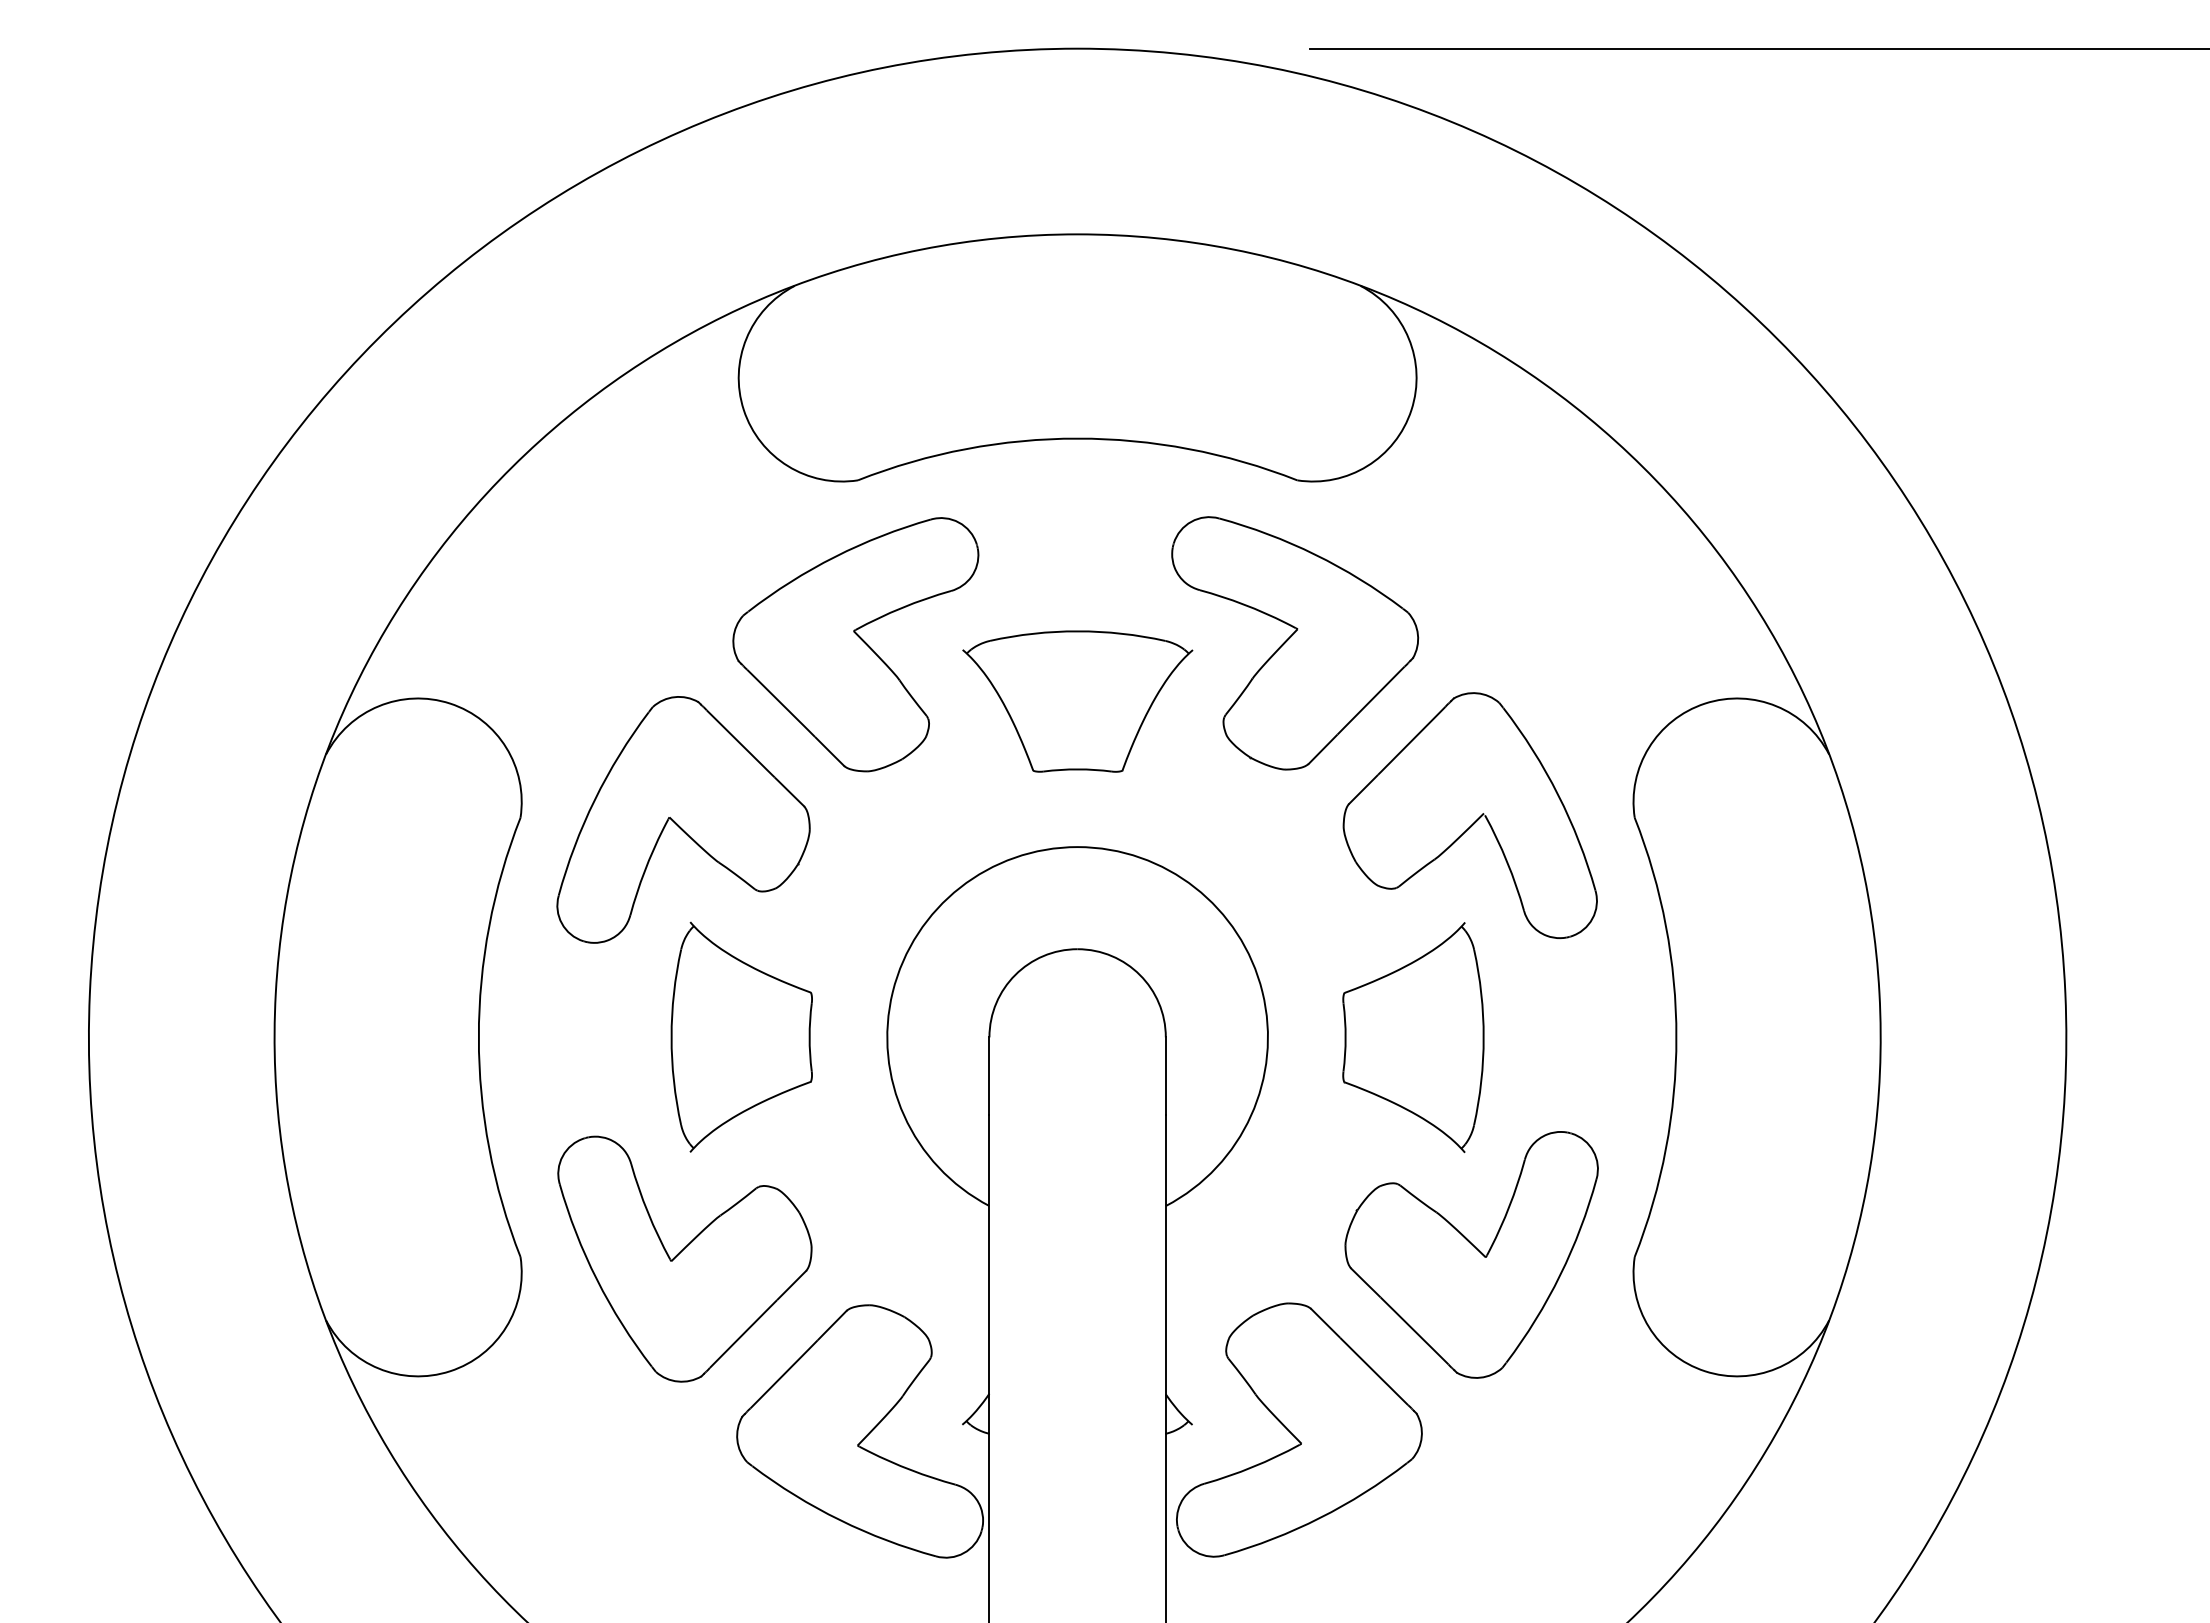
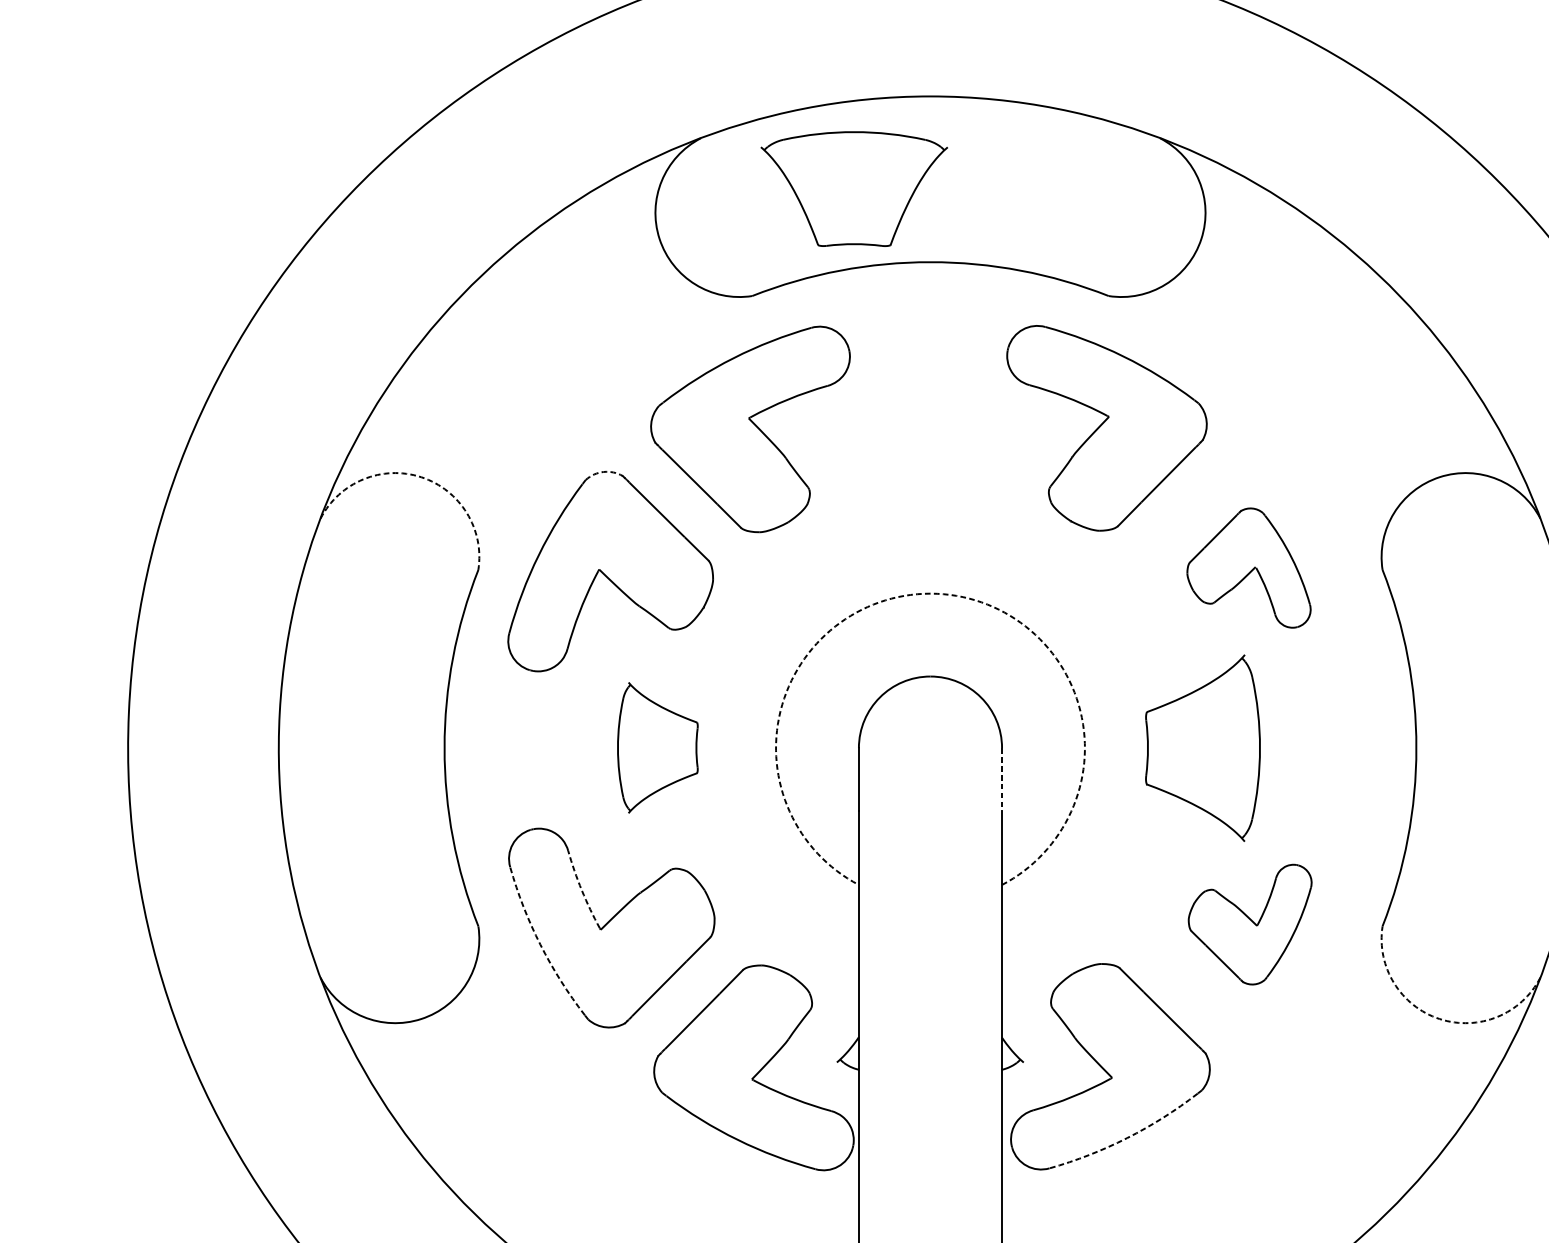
arc: (674, 697) -> (603, 472), solid -> dashed
part: (1077, 701) -> (854, 189), moved
arc: (450, 703) -> (421, 477), solid -> dashed
part: (1469, 815) -> (1248, 568), size x0.6
arc: (1077, 847) -> (930, 593), solid -> dashed
part: (741, 1036) -> (657, 747), size x0.7
line: (1165, 1076) -> (1001, 779), solid -> dashed
arc: (648, 1212) -> (582, 890), solid -> dashed
part: (1471, 1254) -> (1250, 924), size x0.6
arc: (597, 1279) -> (540, 944), solid -> dashed
arc: (1705, 1371) -> (1439, 1019), solid -> dashed
arc: (1320, 1518) -> (1127, 1138), solid -> dashed

